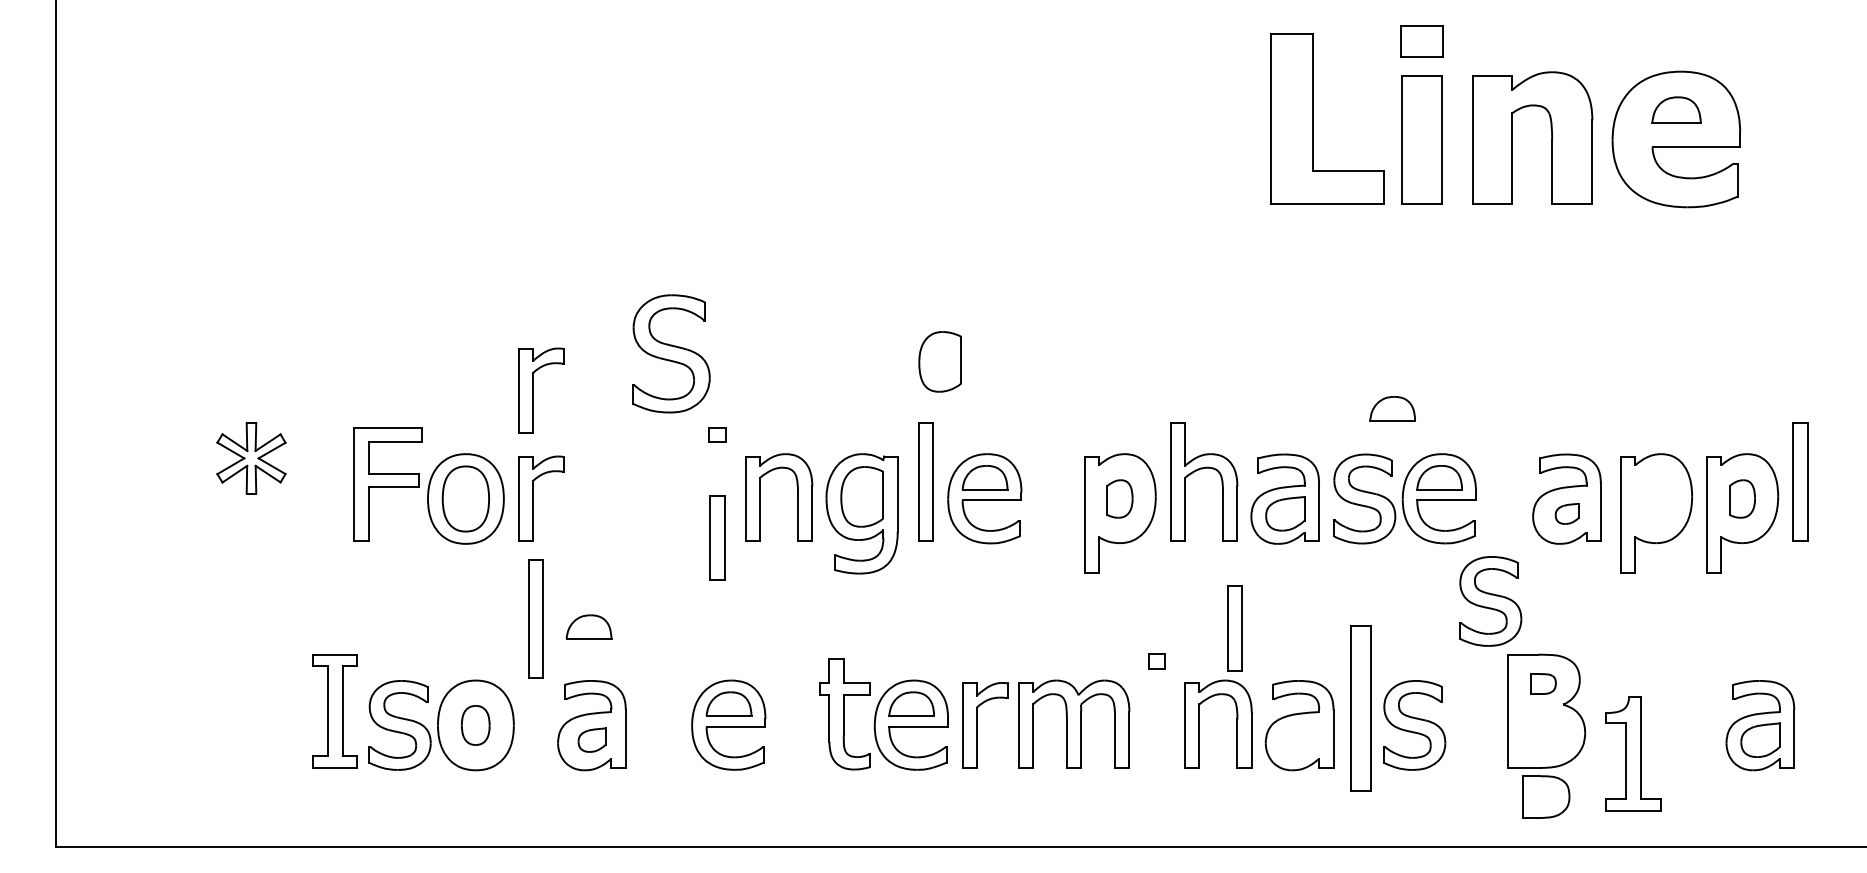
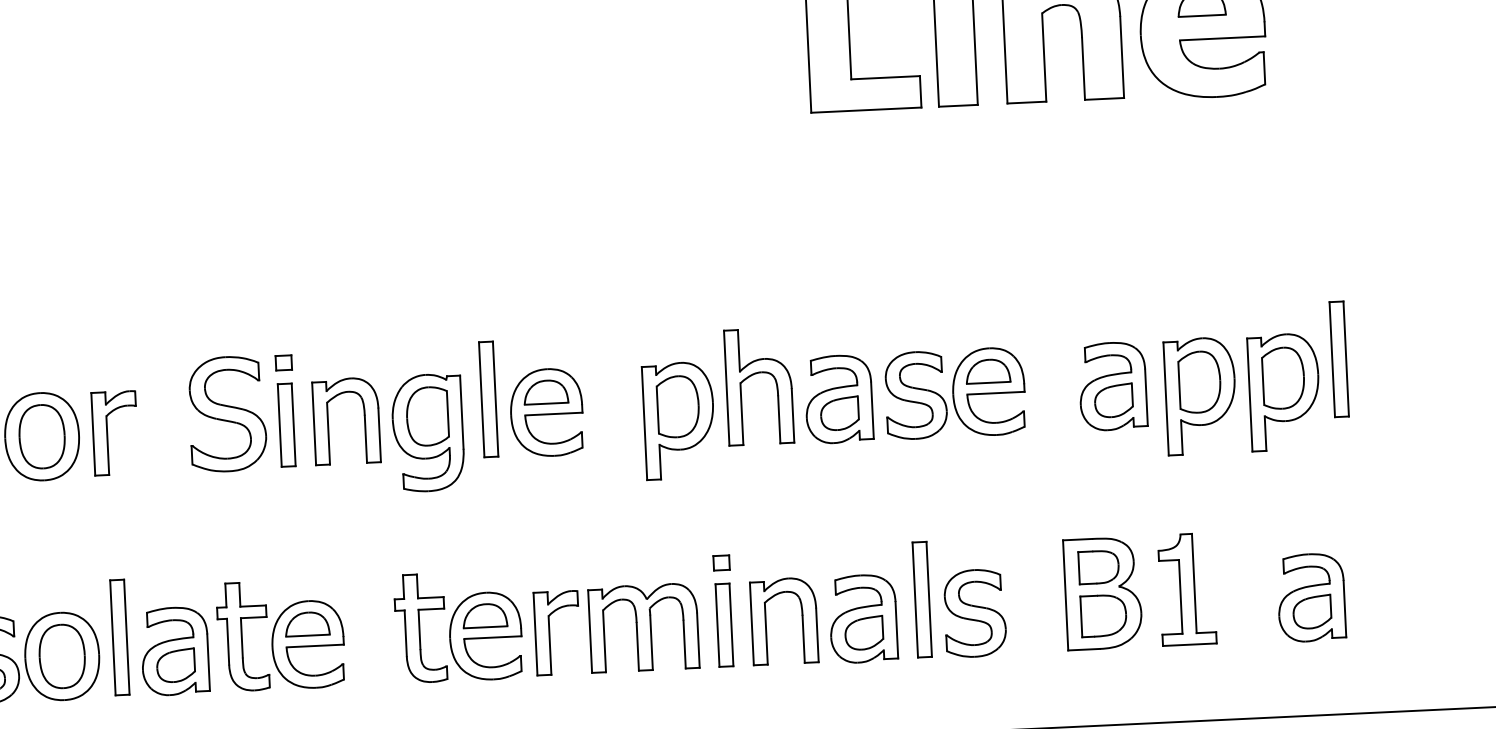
part: (671, 353) -> (227, 413), moved
part: (939, 361) -> (496, 281), removed
part: (533, 390) -> (102, 328), removed
part: (1392, 408) -> (939, 306), removed
part: (1119, 498) -> (677, 406), size x1.67
part: (1656, 498) -> (1199, 381), added
part: (1742, 498) -> (1283, 377), size x1.67
part: (1567, 513) -> (1114, 400), size x1.67
part: (717, 537) -> (286, 424), moved
part: (1490, 601) -> (1043, 489), removed
part: (535, 618) -> (119, 637), moved
part: (588, 626) -> (167, 555), removed
part: (1234, 628) -> (724, 625), moved
part: (1543, 683) -> (1098, 566), size x1.67
part: (1360, 708) -> (921, 599), size x0.71
part: (661, 714) -> (242, 637), added
part: (475, 725) -> (61, 656), size x1.67
part: (591, 739) -> (175, 664), size x1.43
part: (1299, 739) -> (863, 632), added
part: (1633, 753) -> (1187, 588), moved
part: (1546, 796) -> (1103, 615), moved

